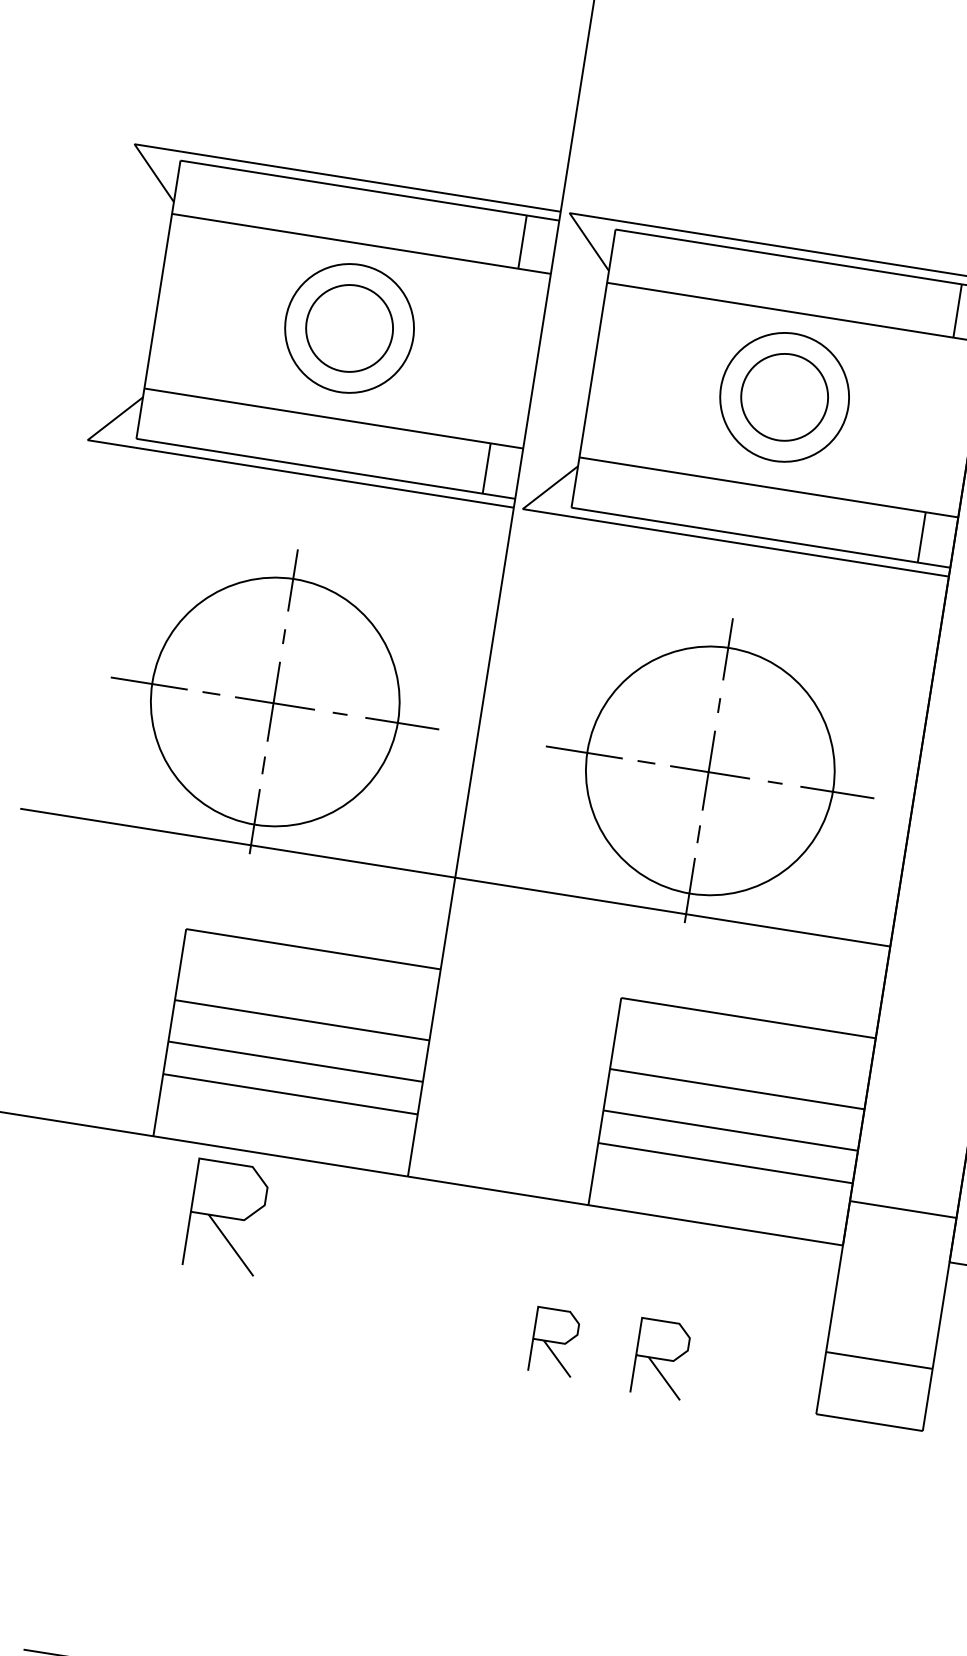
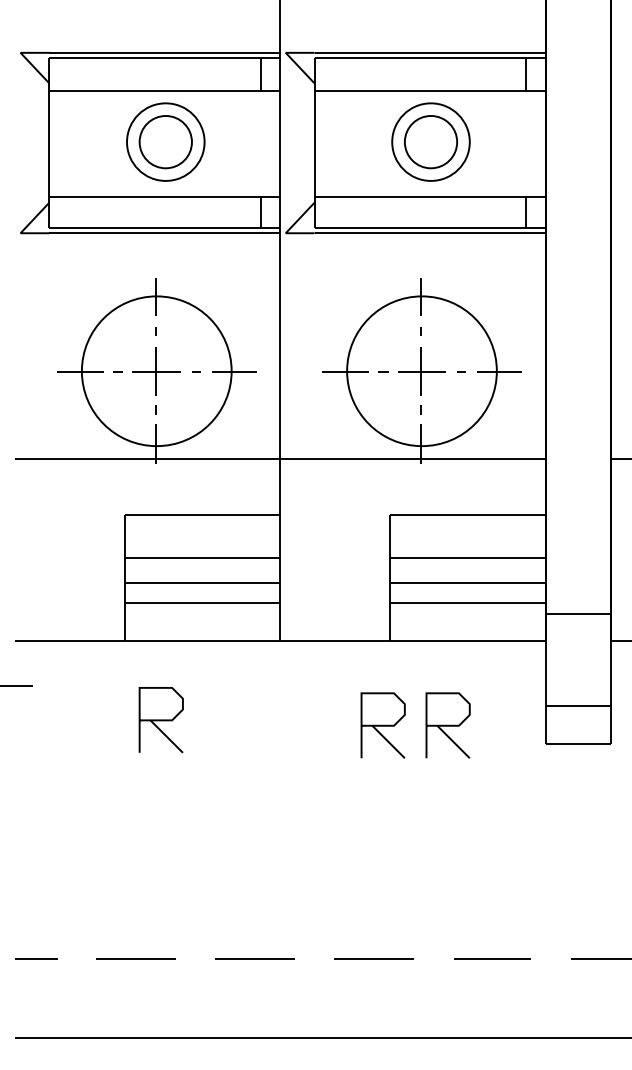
part: (225, 1217) -> (160, 720), moved
part: (553, 1341) -> (382, 725), size x1.67
part: (660, 1358) -> (447, 725), size x1.43

